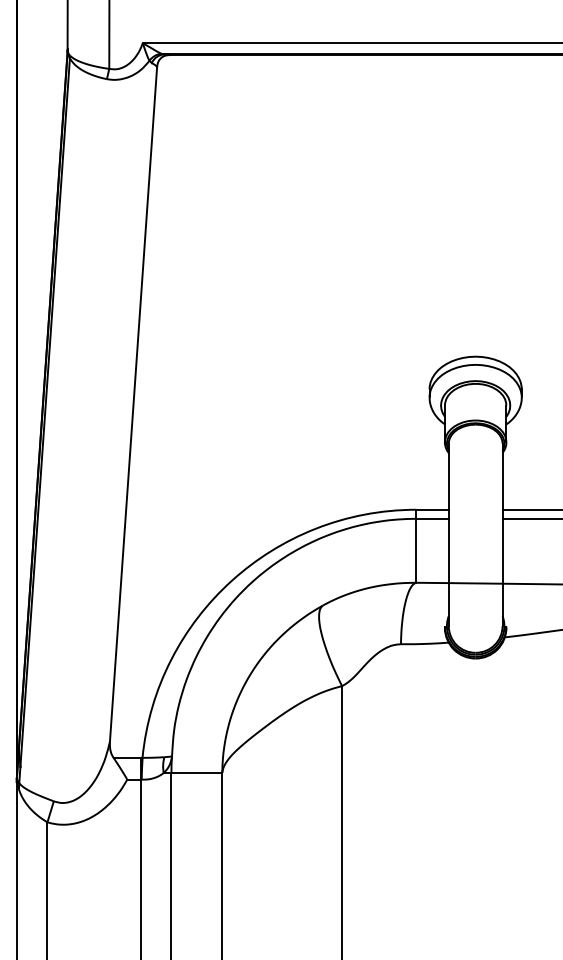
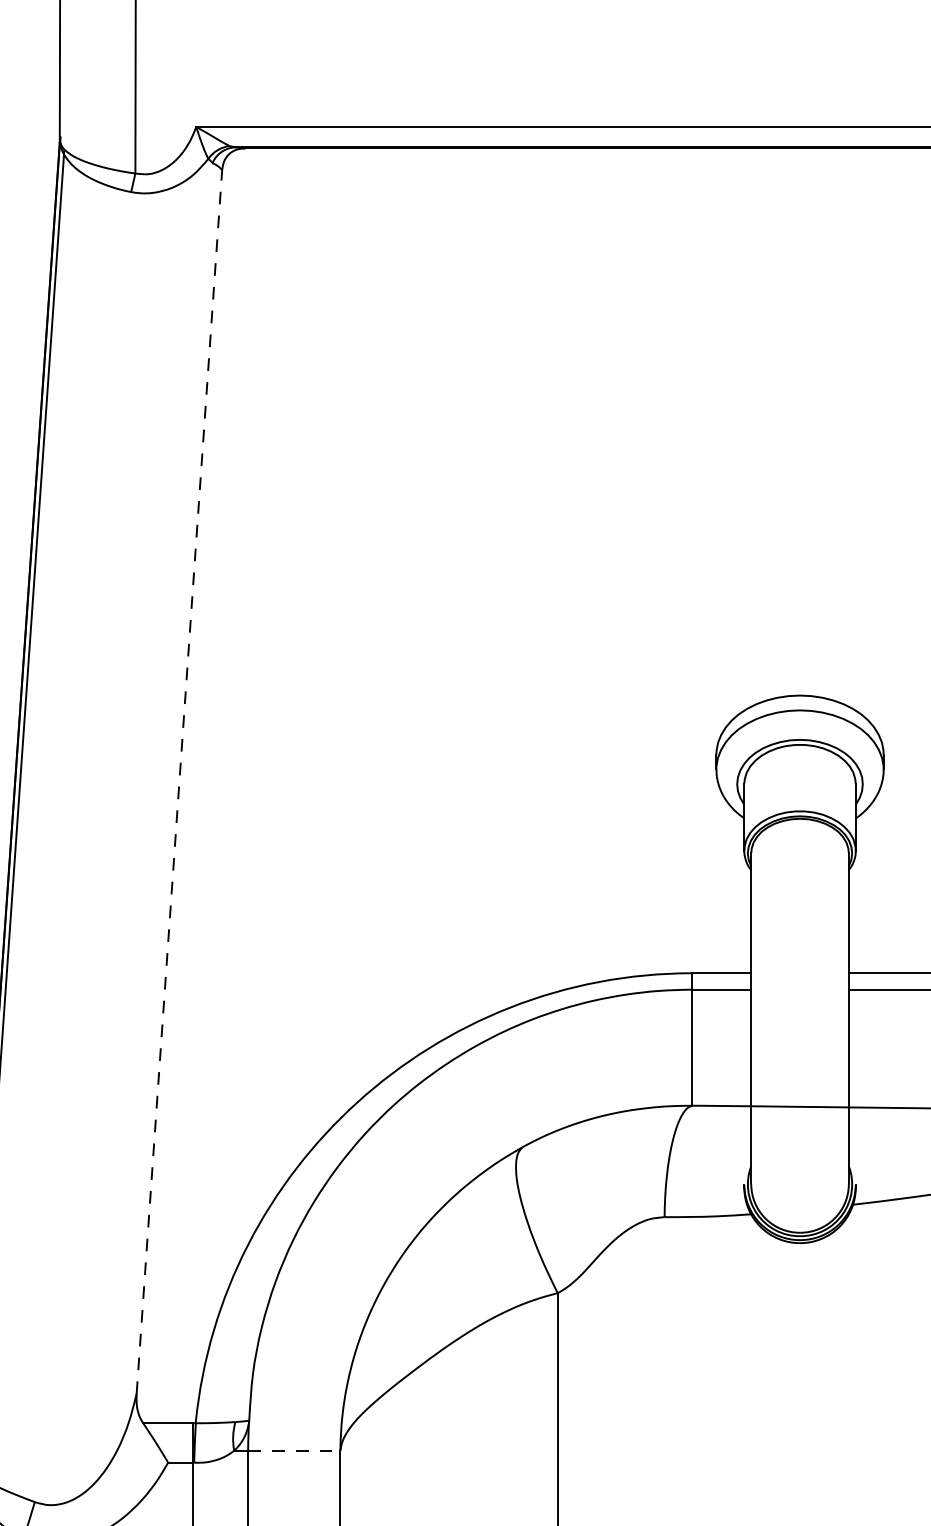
line: (133, 403) -> (179, 780), solid -> dashed
line: (197, 772) -> (295, 1449), solid -> dashed

